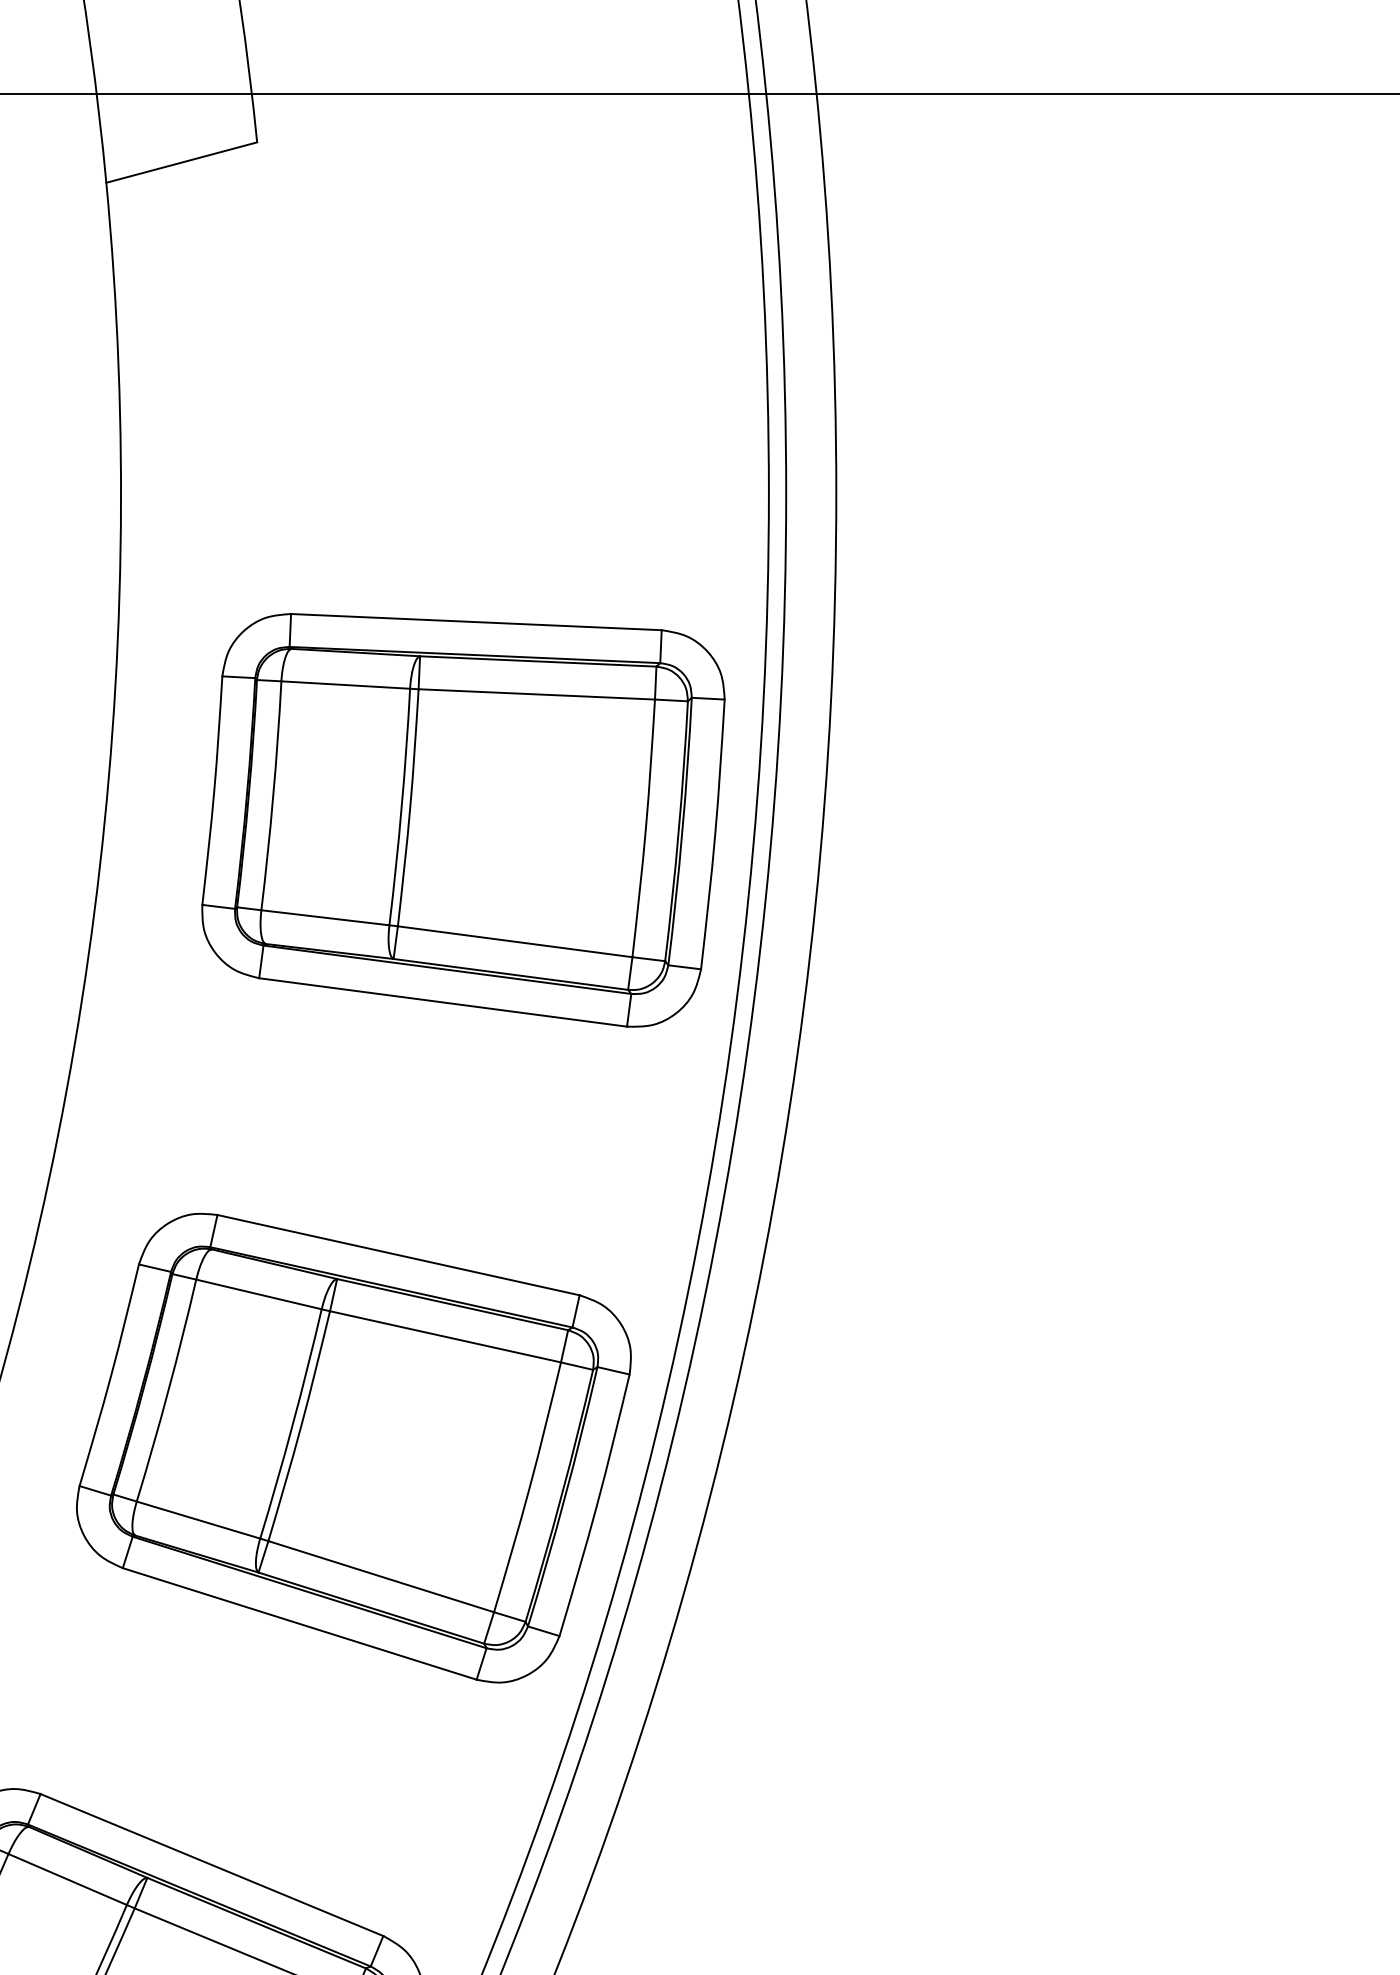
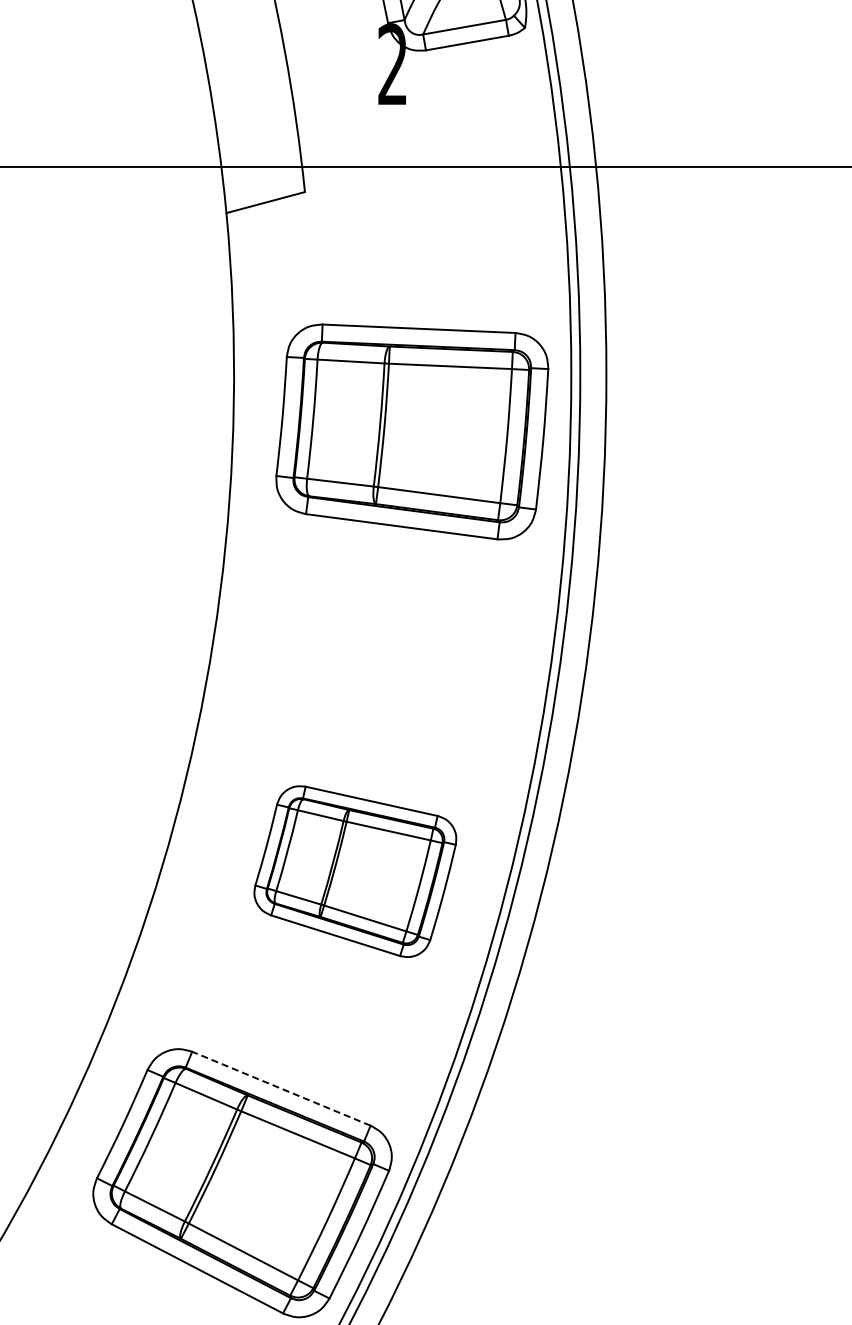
part: (463, 819) -> (412, 431), moved
part: (354, 1447) -> (355, 871), size x0.7
line: (212, 1864) -> (281, 1088), solid -> dashed

